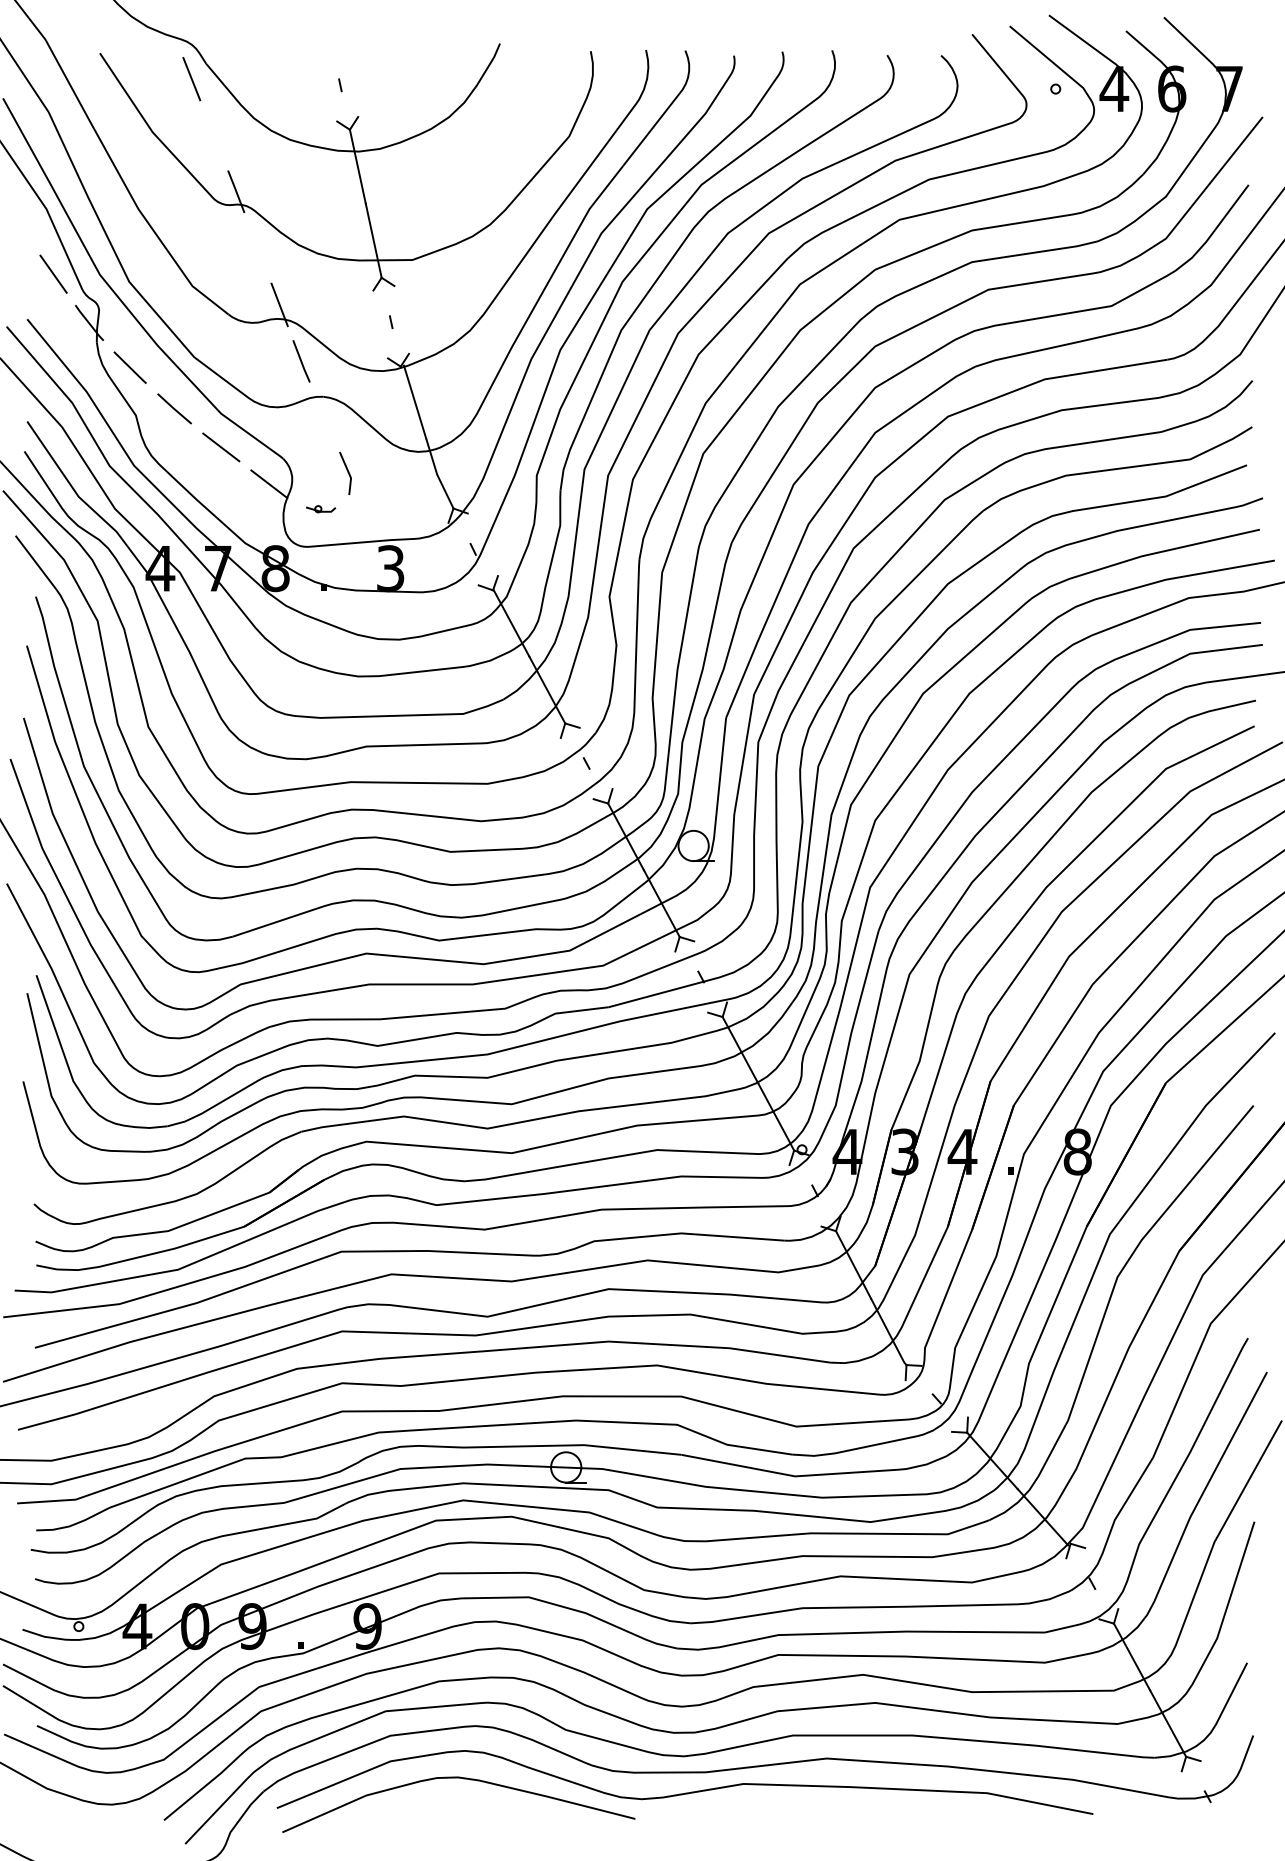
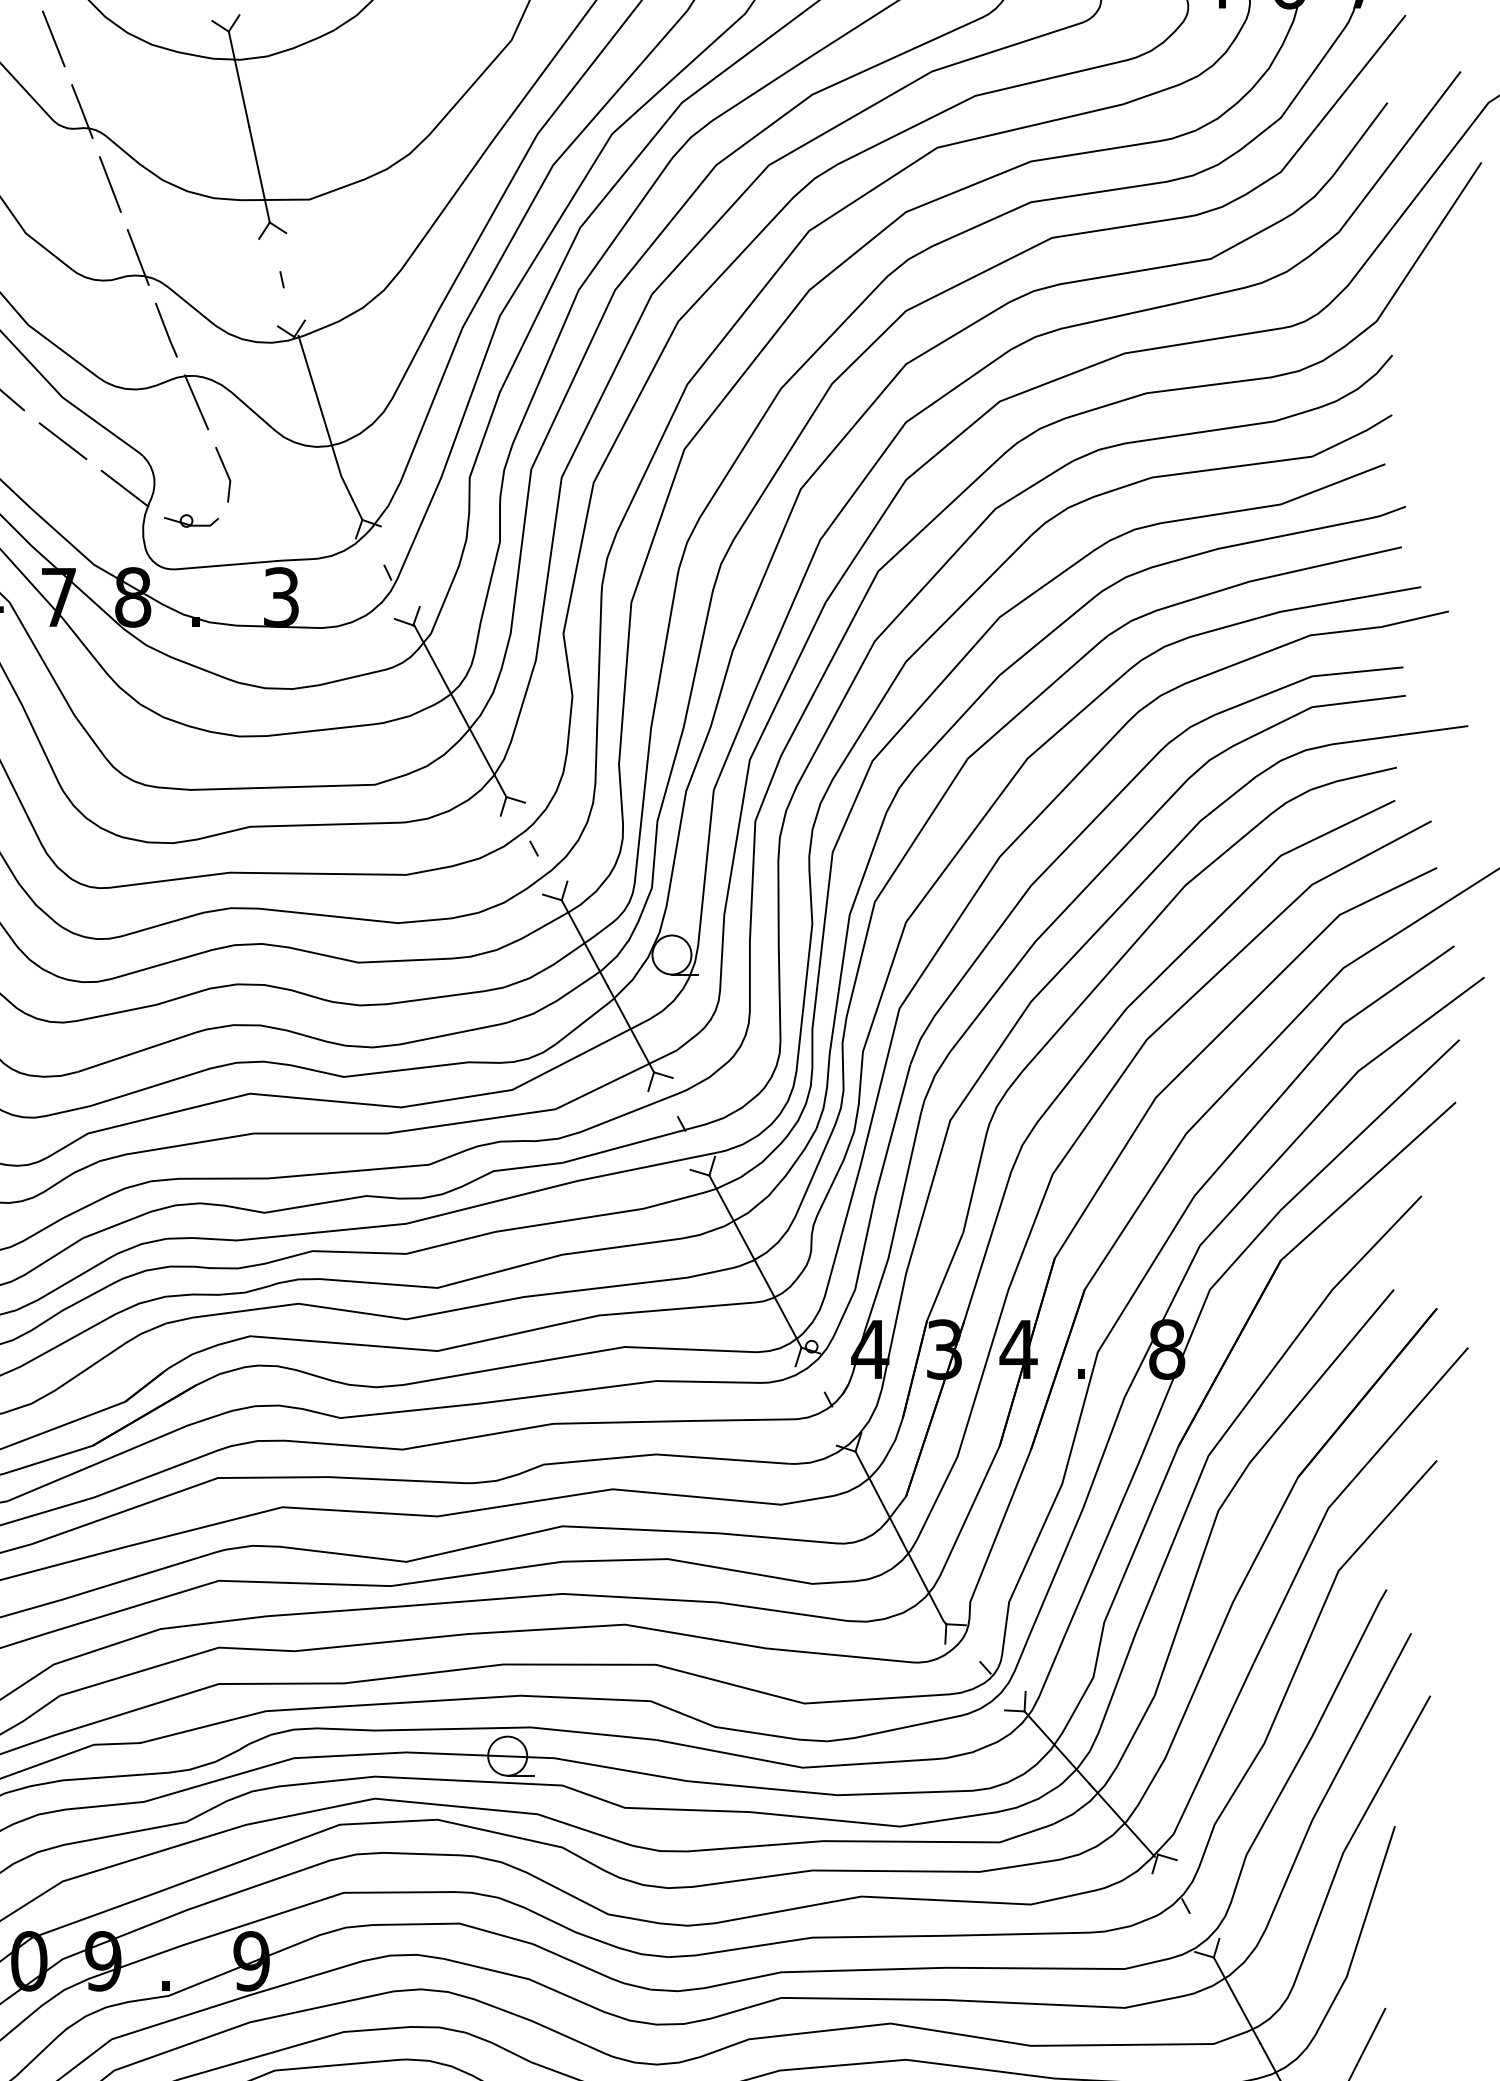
line: (213, 135) -> (52, 39), added
line: (258, 248) -> (110, 184), added
line: (324, 417) -> (196, 402), added
part: (320, 508) -> (190, 519), size x1.43

